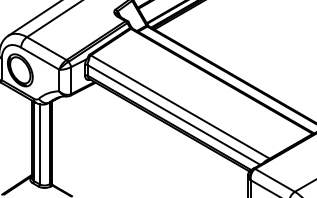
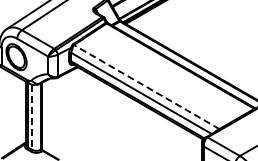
line: (180, 106) -> (146, 86), solid -> dashed
line: (39, 144) -> (32, 117), solid -> dashed

